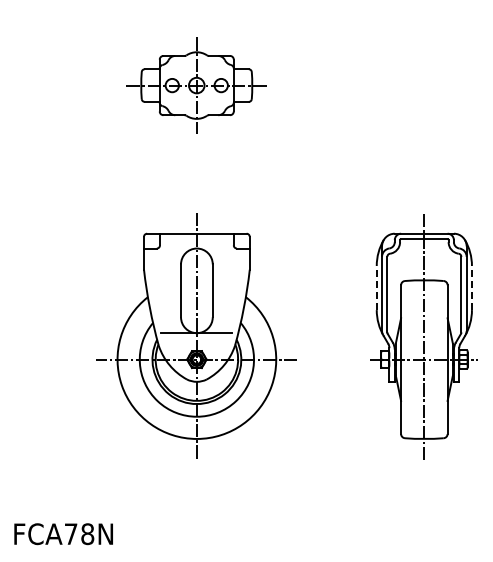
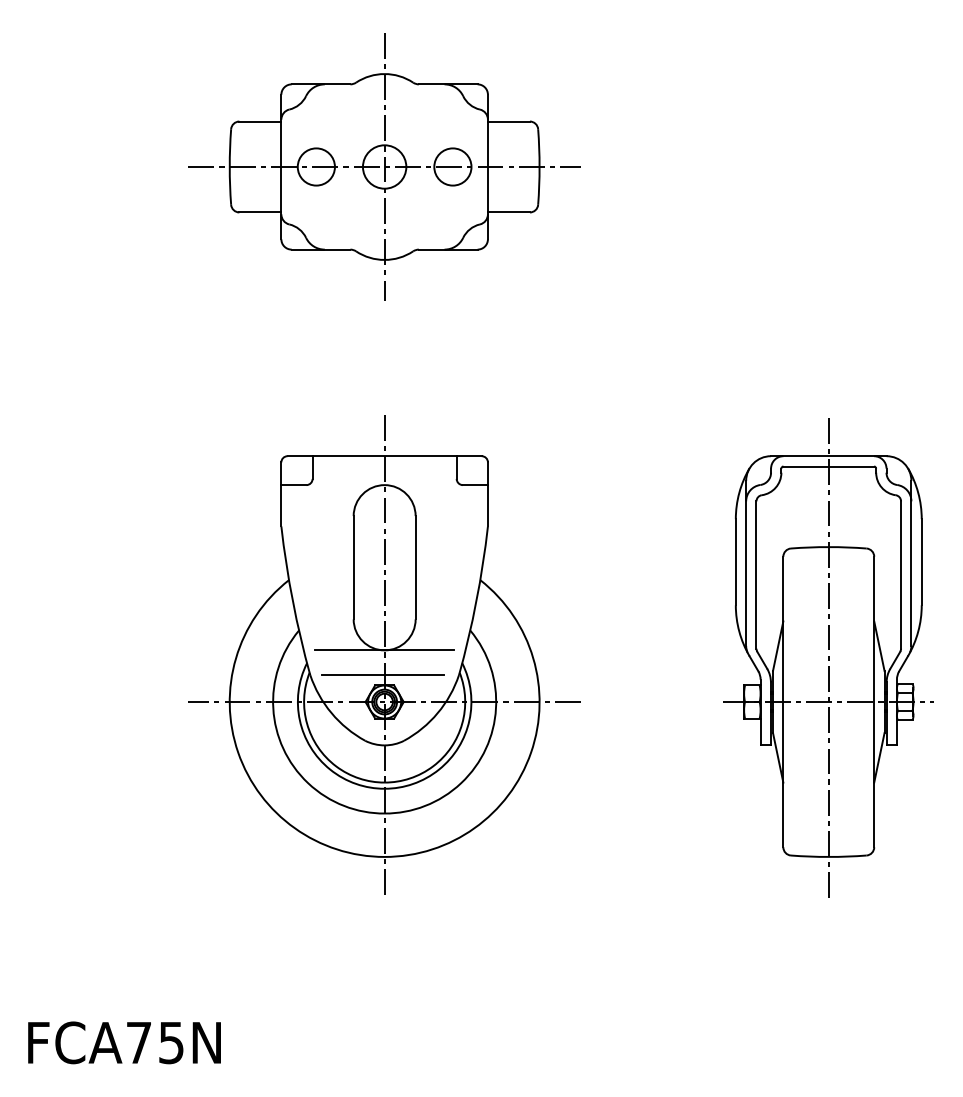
part: (196, 85) -> (383, 166), size x1.43
line: (376, 287) -> (735, 561), dashed -> solid
line: (471, 287) -> (920, 561), dashed -> solid
line: (195, 345) -> (381, 674), added
text: (87, 534) -> (171, 1043), FCA78N -> FCA75N

